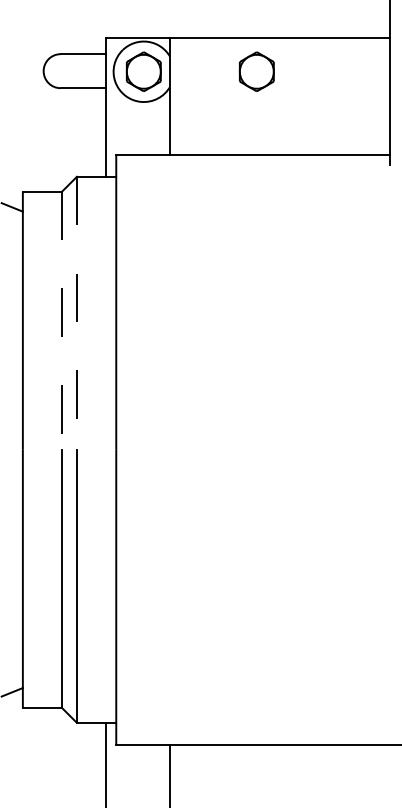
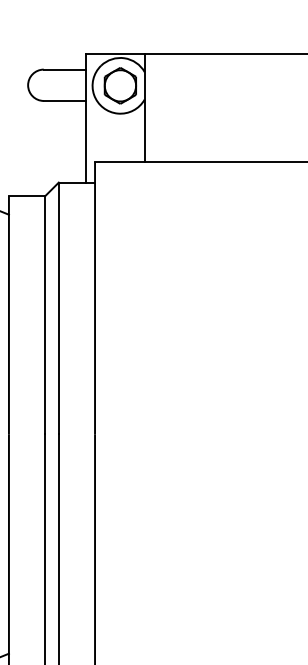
part: (256, 71) -> (224, 85), removed
line: (76, 313) -> (58, 308), dashed -> solid
line: (62, 321) -> (45, 315), dashed -> solid

